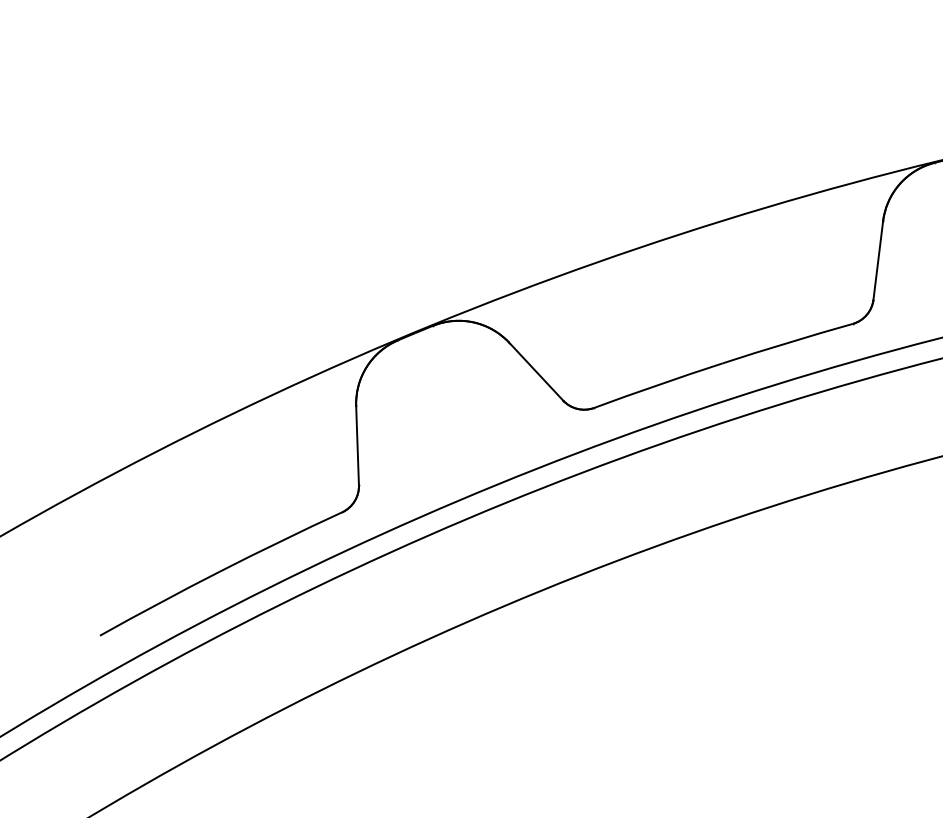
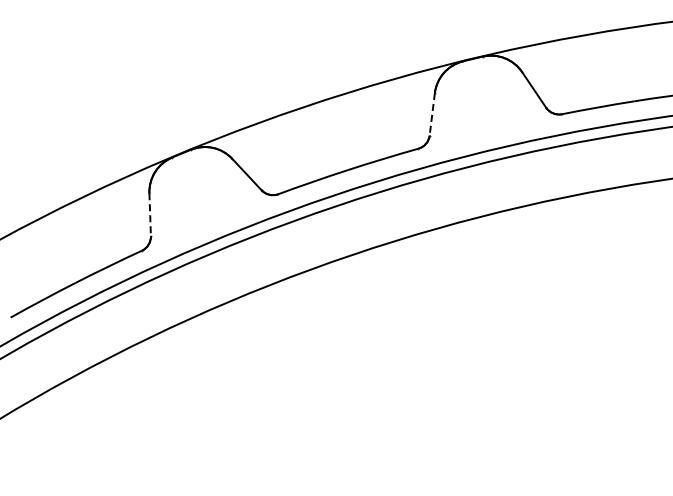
line: (878, 260) -> (432, 114), solid -> dashed
line: (358, 447) -> (150, 215), solid -> dashed

